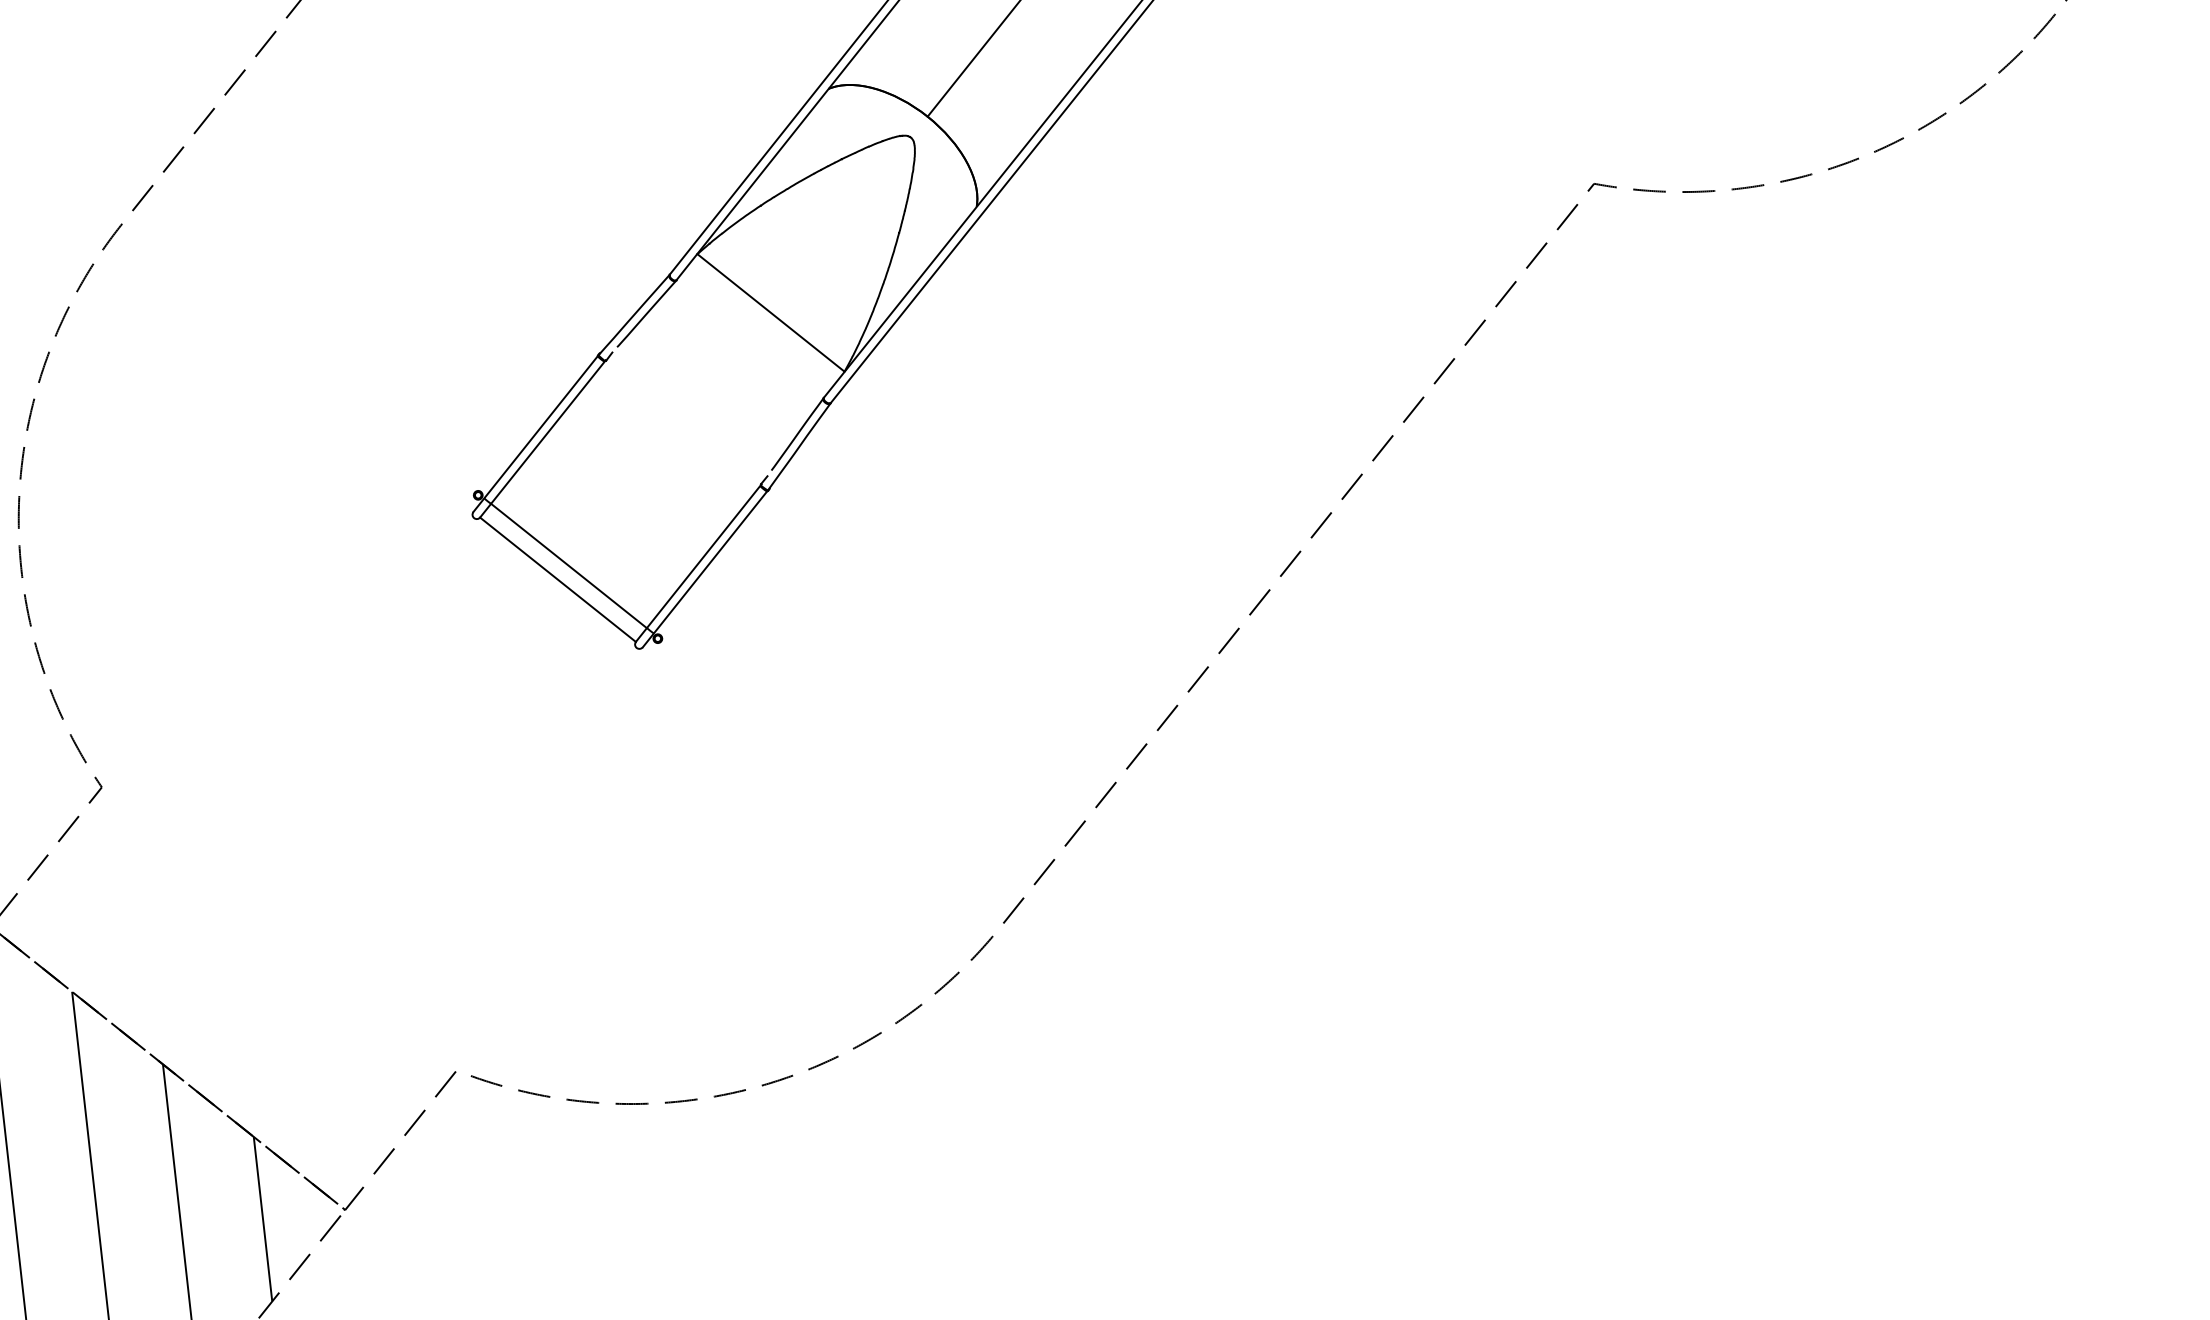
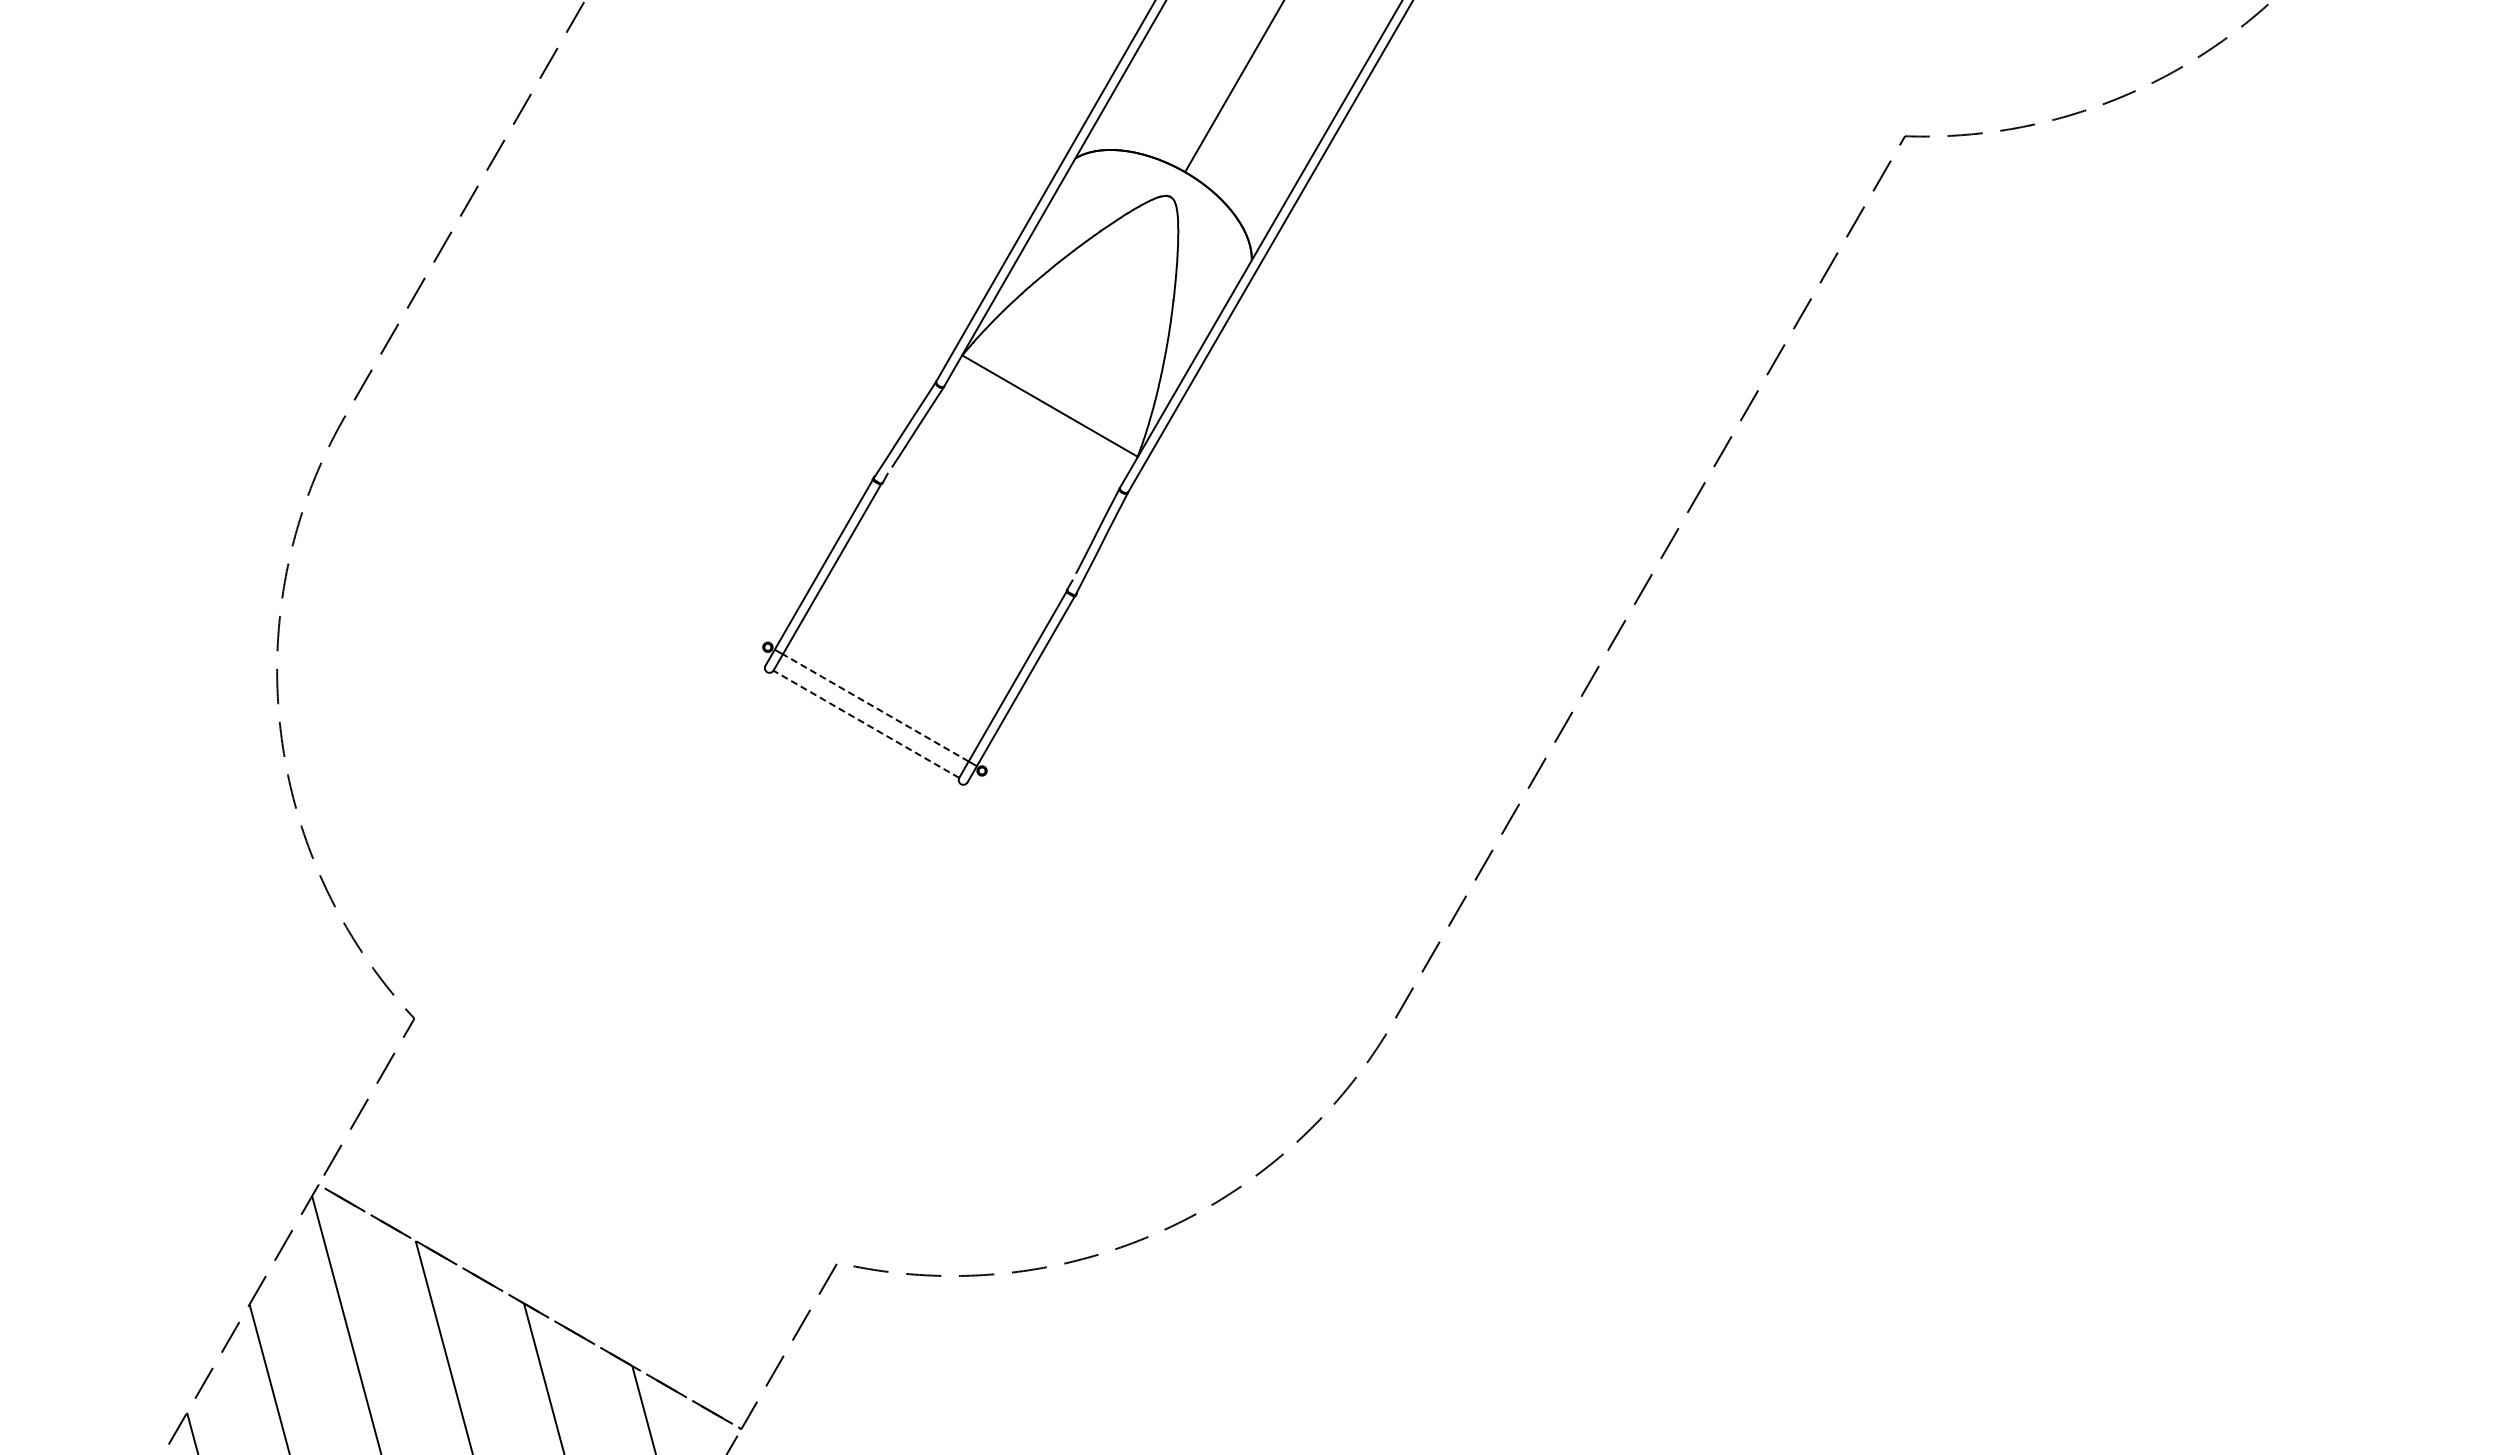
line: (568, 565) -> (875, 707), solid -> dashed
line: (557, 579) -> (865, 724), solid -> dashed

